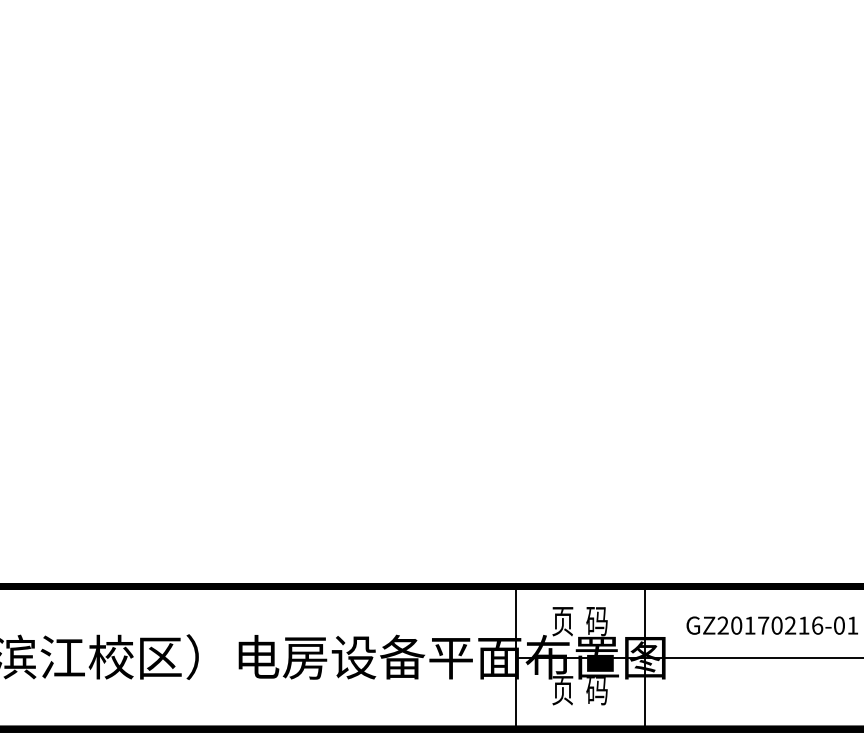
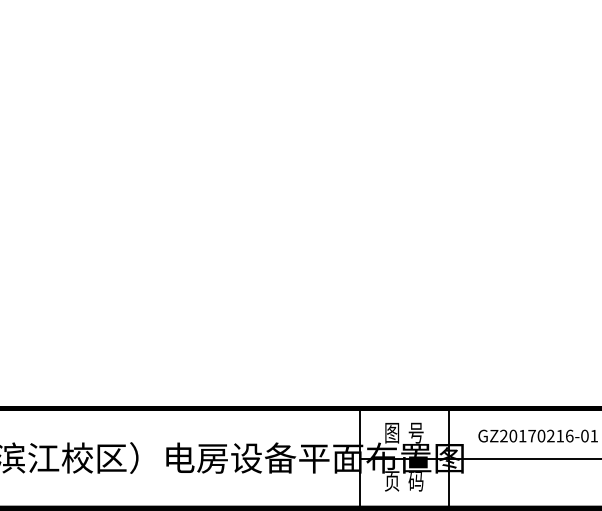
text: (580, 620) -> (404, 432), 页  码 -> 图  号

